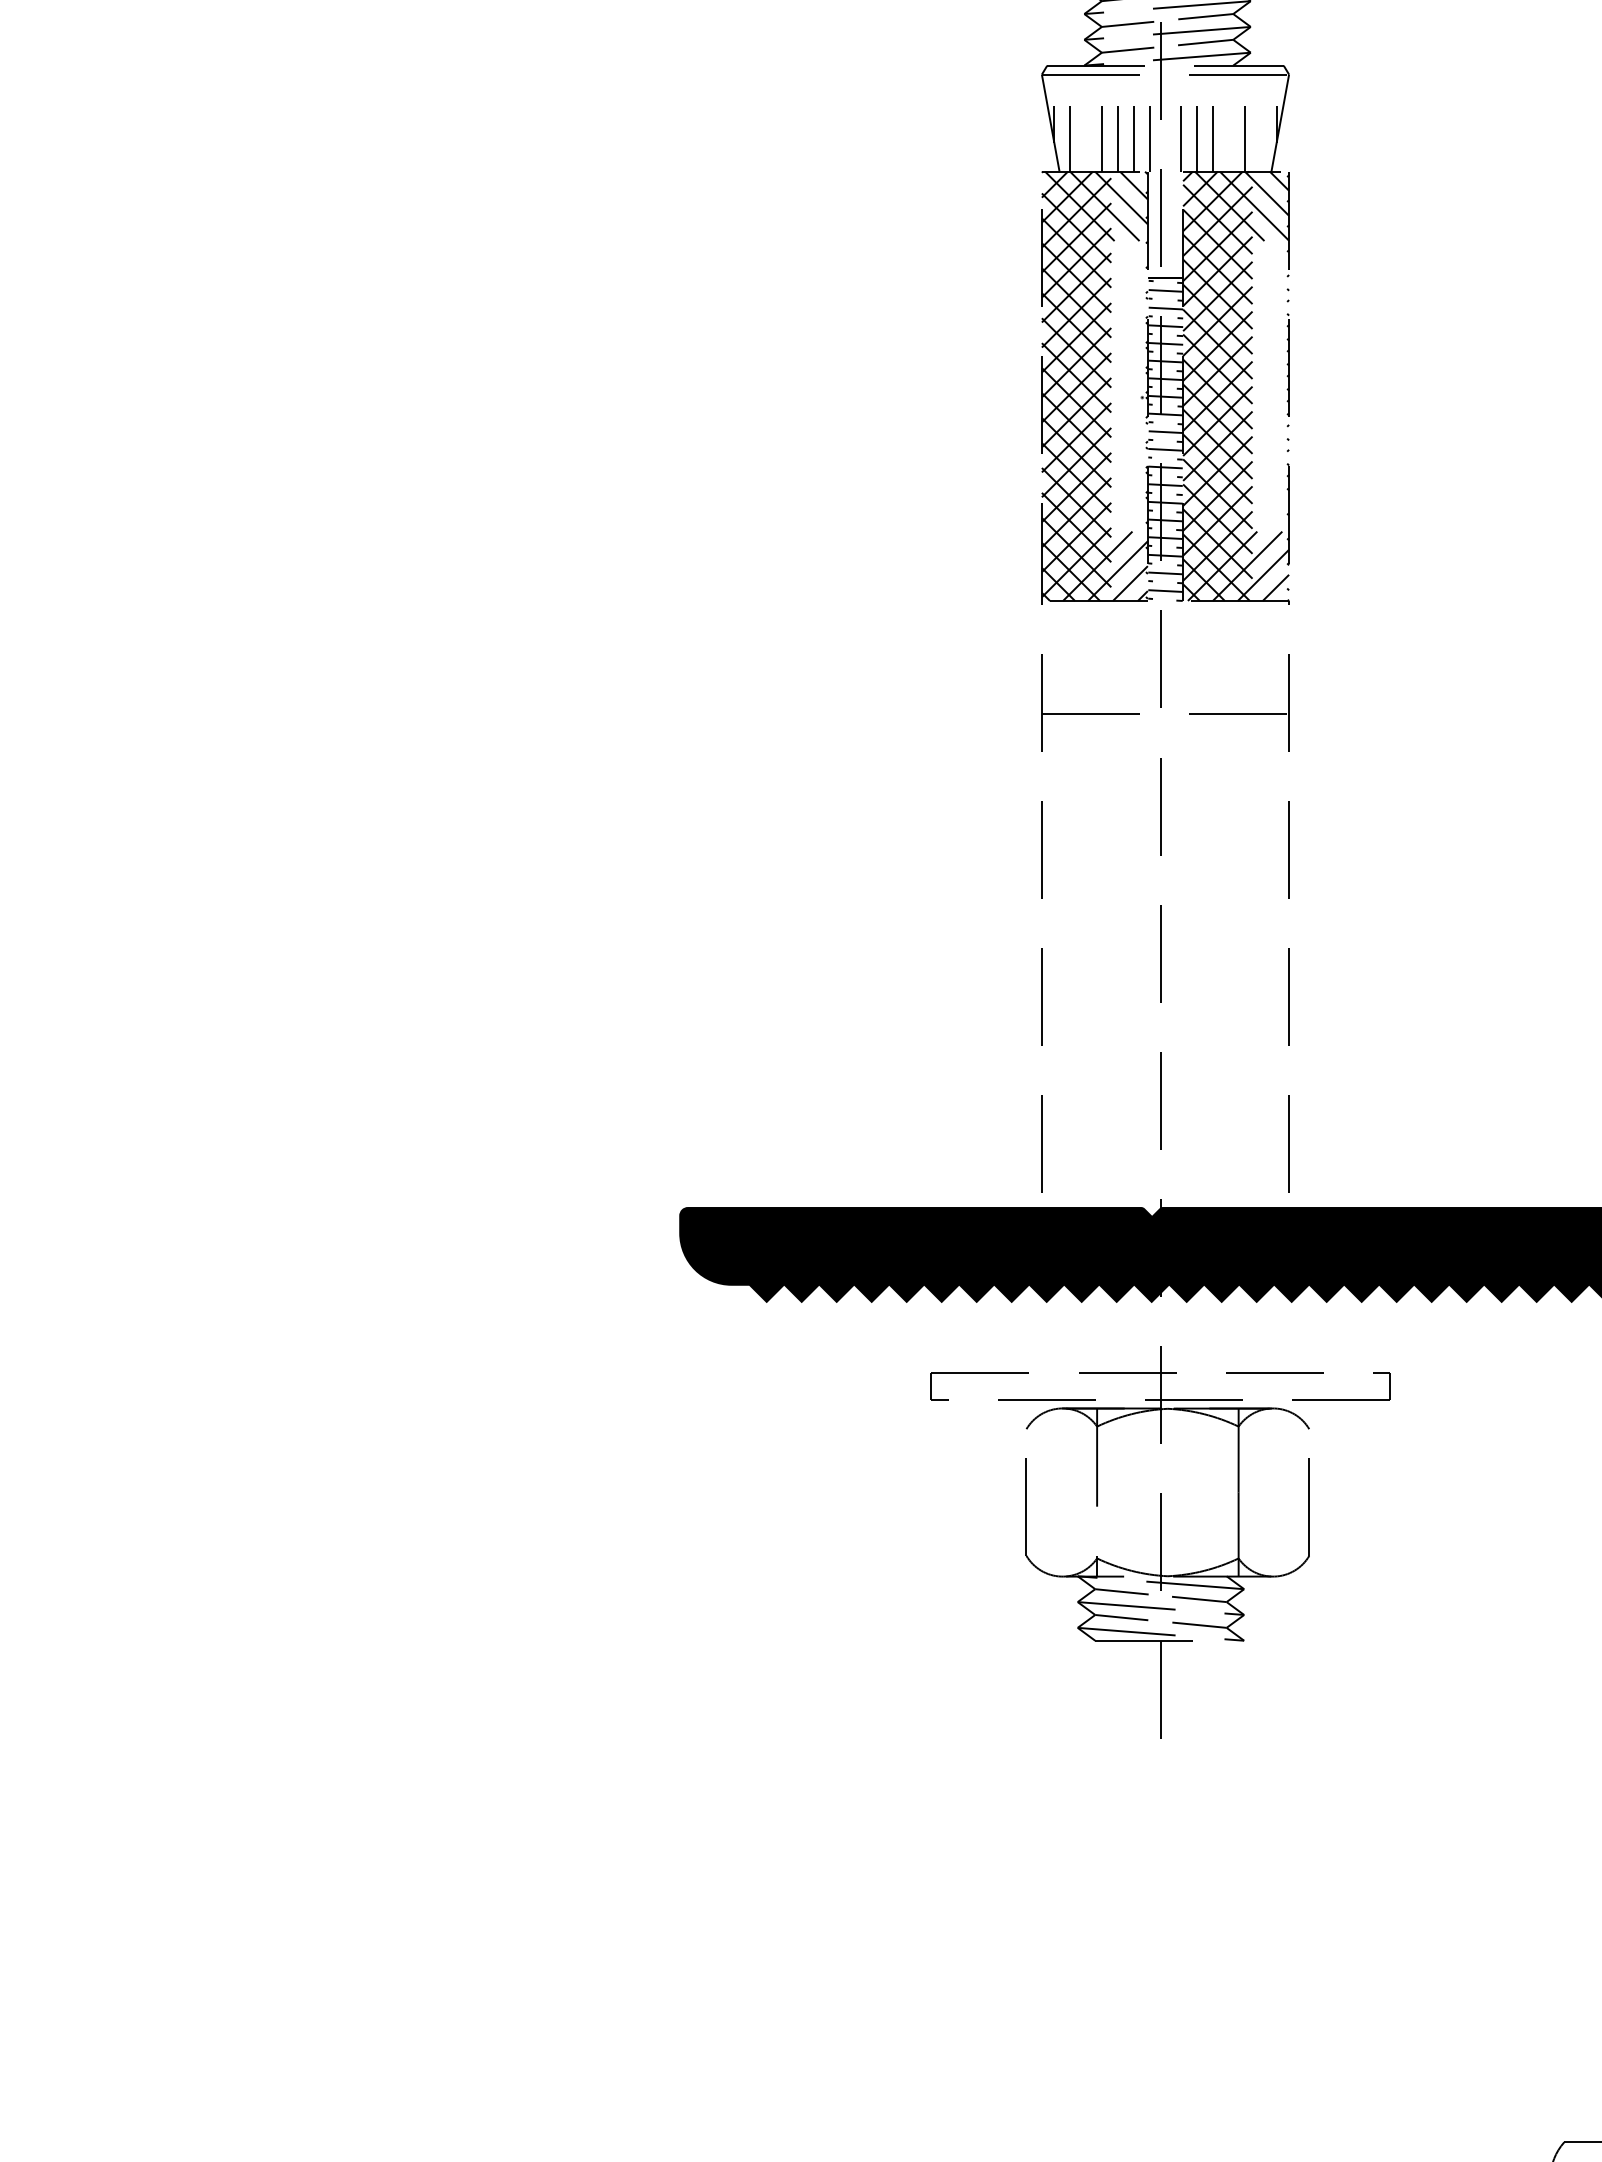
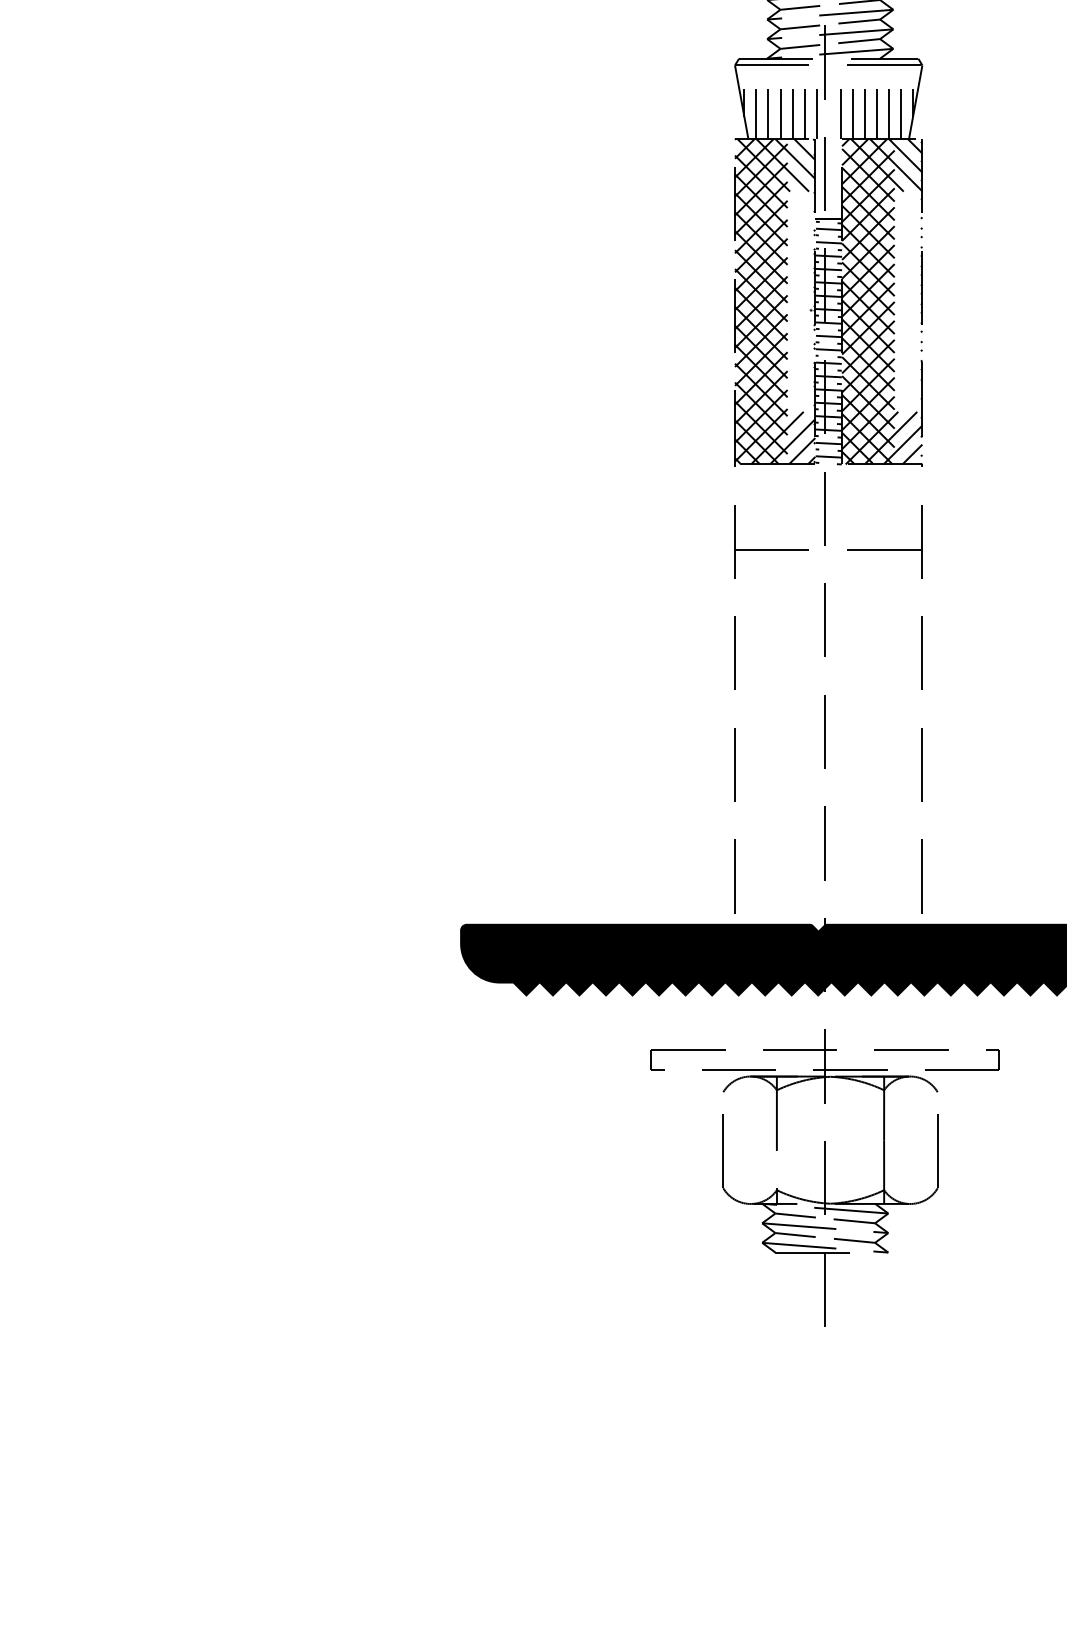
line: (1086, 138) -> (768, 113), added
line: (1229, 138) -> (877, 113), added
line: (1260, 138) -> (900, 113), added

